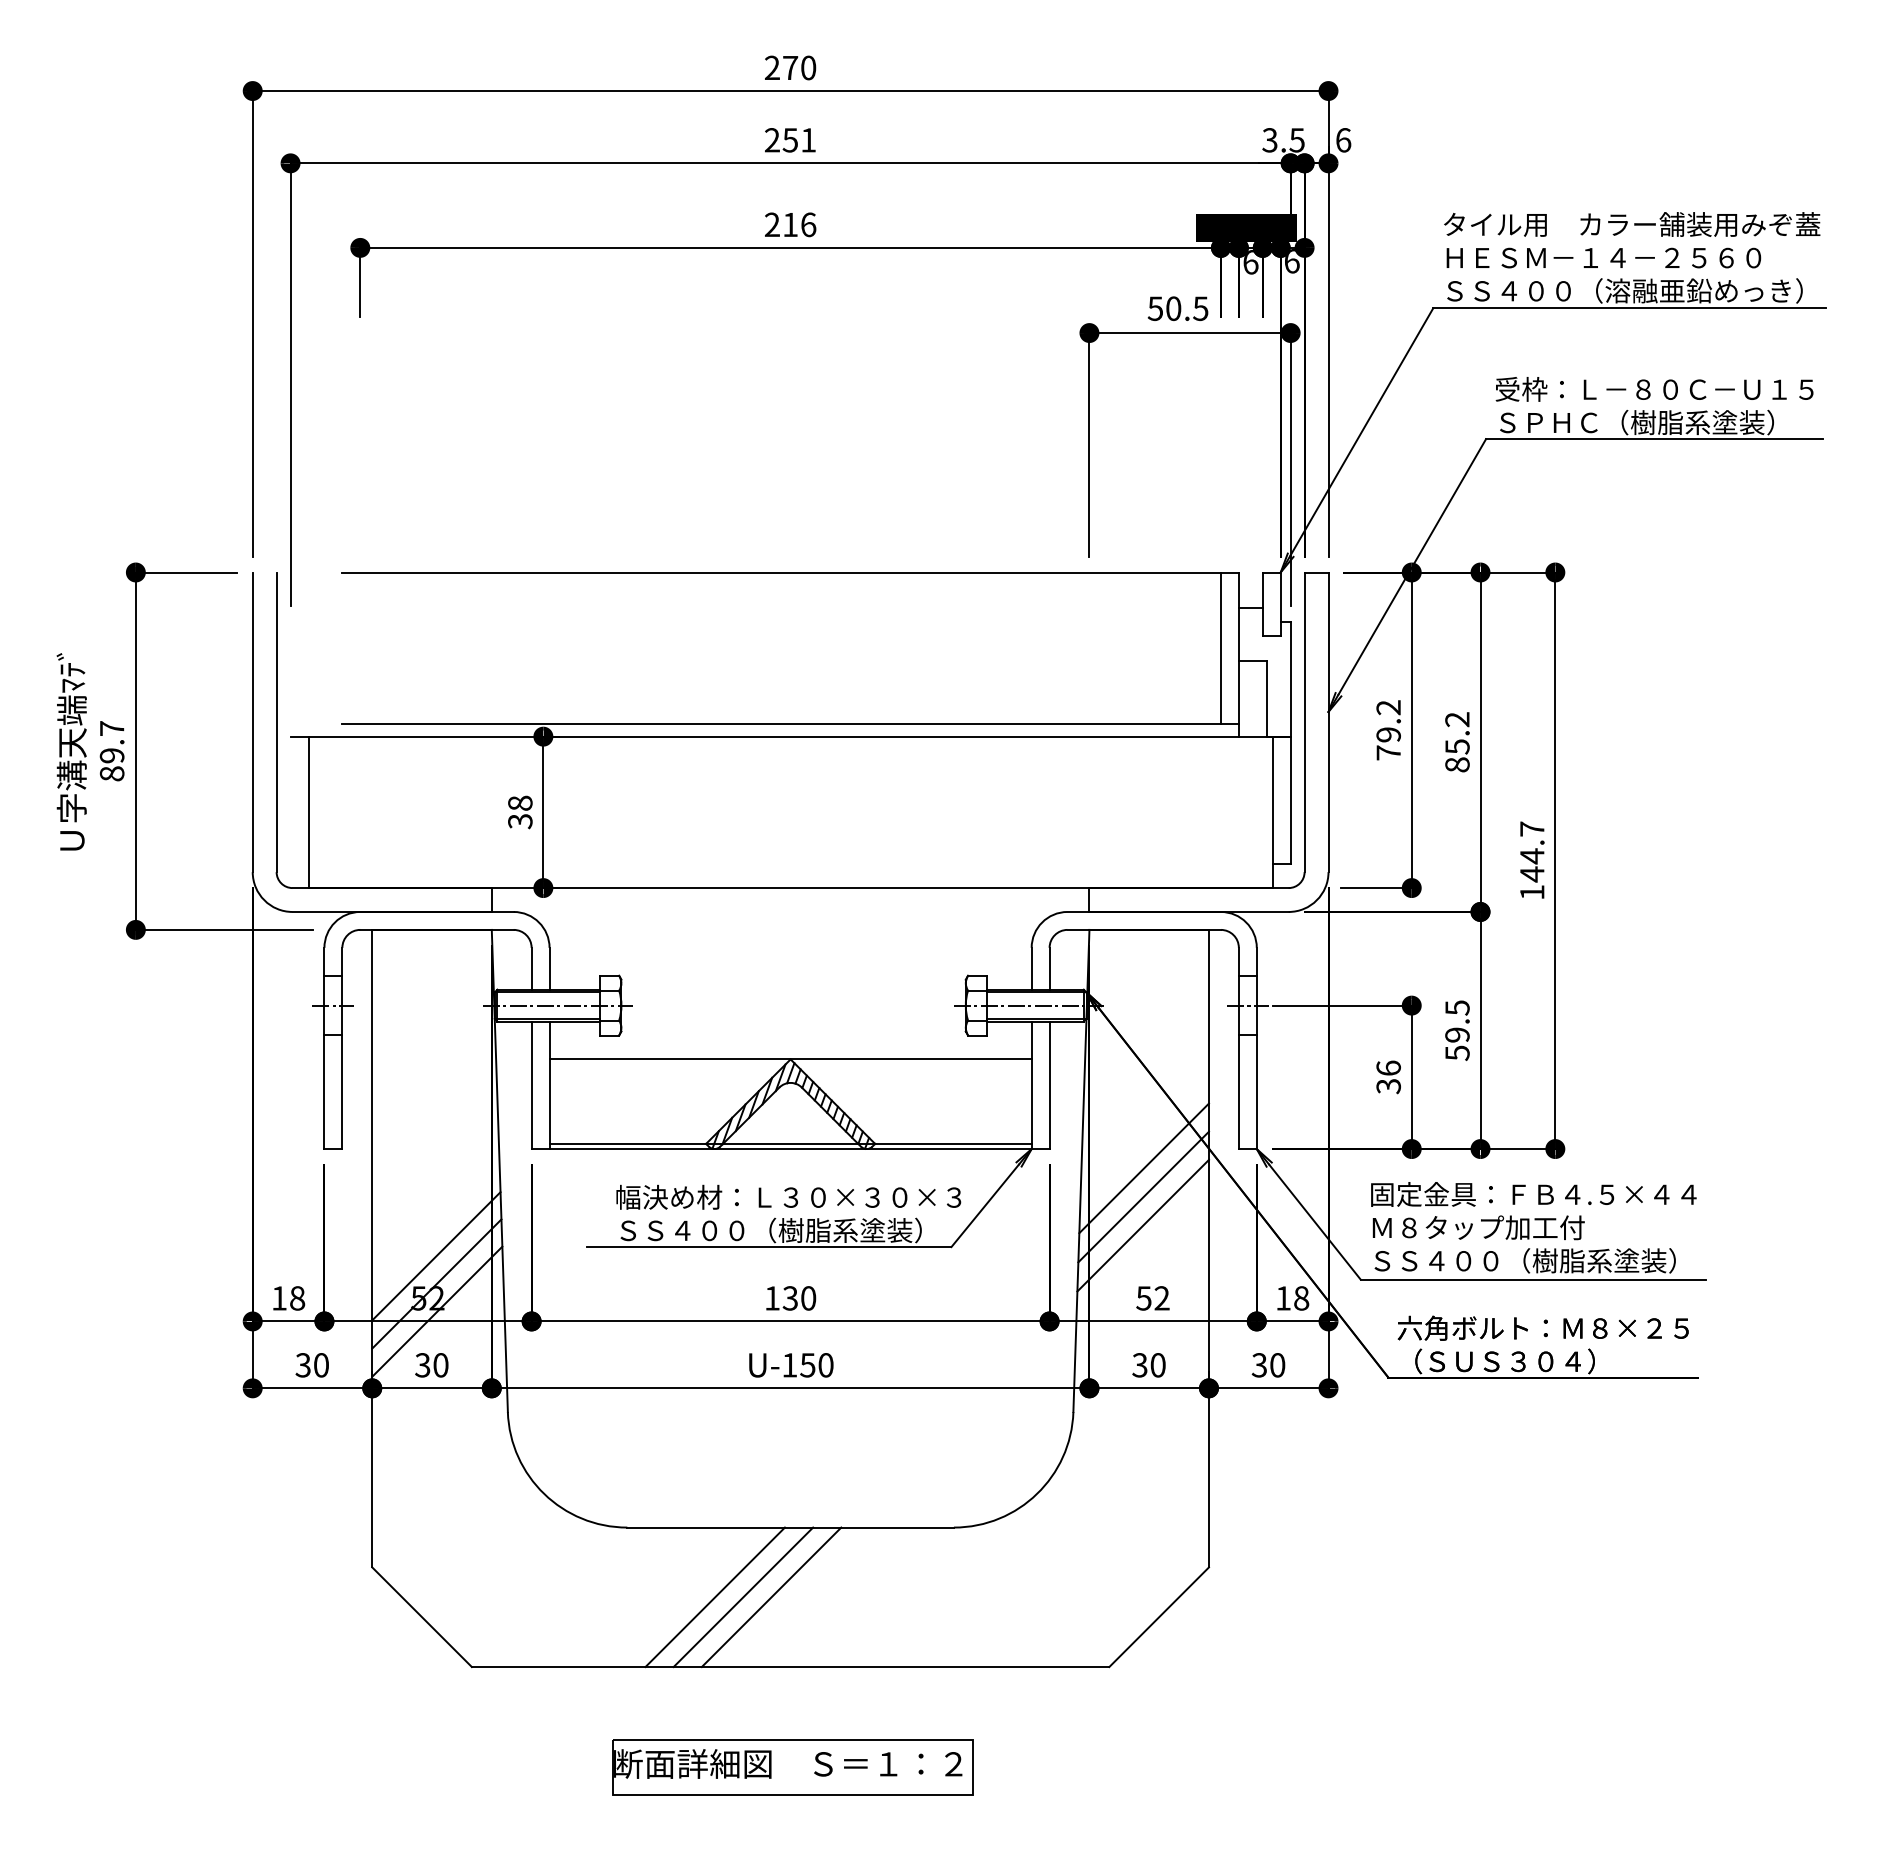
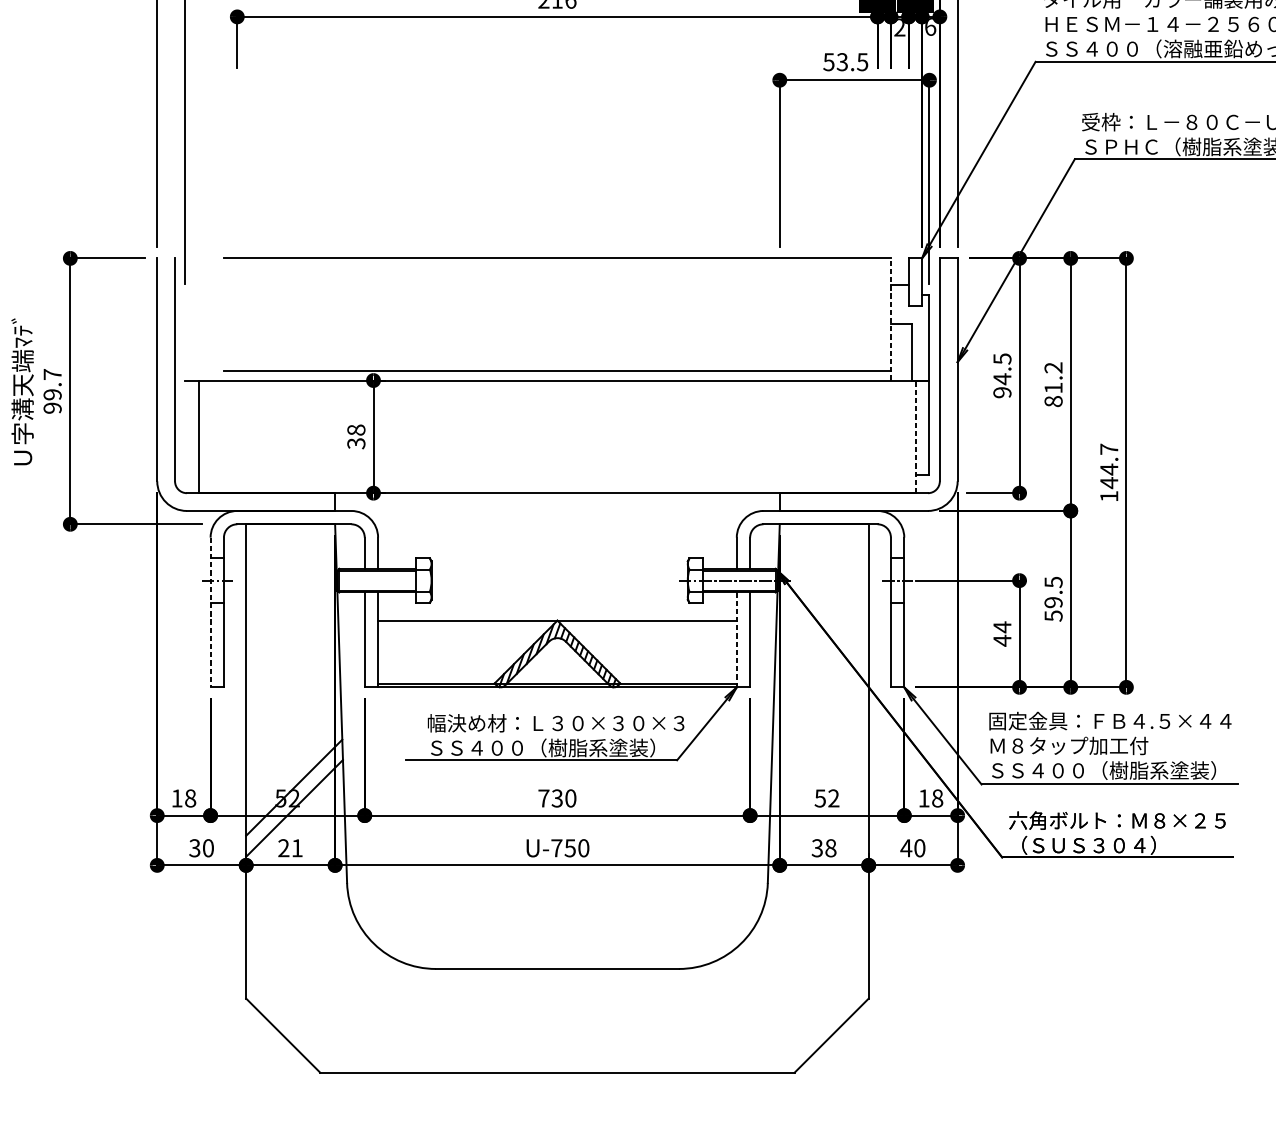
text: (1250, 262) -> (899, 27), 6 -> 2
text: (1173, 308) -> (842, 61), 50.5 -> 53.5
line: (1220, 647) -> (877, 314), removed
line: (1238, 654) -> (890, 319), solid -> dashed
text: (1388, 730) -> (1002, 375), 79.2 -> 94.5
text: (1457, 746) -> (1053, 387), 85.2 -> 81.2
text: (111, 773) -> (52, 407), 89.7 -> 99.7
line: (1272, 812) -> (915, 436), solid -> dashed
line: (557, 1005) -> (384, 580), removed
line: (324, 1048) -> (210, 612), solid -> dashed
text: (1388, 1077) -> (1002, 634), 36 -> 44
line: (1031, 1085) -> (736, 640), solid -> dashed
line: (1143, 1168) -> (819, 701), removed
line: (1143, 1196) -> (819, 722), removed
line: (1142, 1225) -> (819, 744), removed
line: (436, 1256) -> (293, 767), removed
text: (772, 1298) -> (543, 798), 130 -> 730
text: (431, 1365) -> (290, 848), 30 -> 21
text: (789, 1365) -> (556, 848), U-150 -> U-750
text: (1157, 1365) -> (830, 848), 30 -> 38
text: (1259, 1365) -> (906, 848), 30 -> 40
line: (714, 1597) -> (500, 1021), removed
line: (743, 1597) -> (522, 1021), removed
line: (771, 1597) -> (543, 1021), removed

